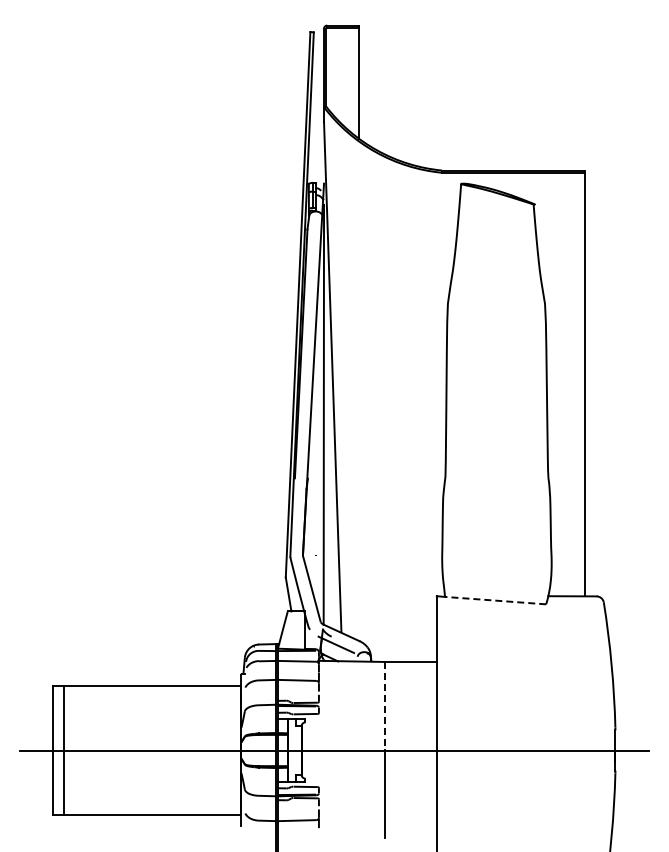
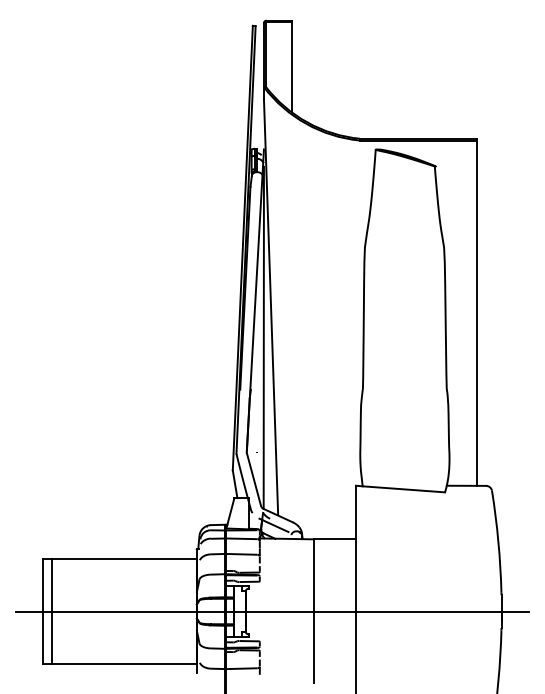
line: (495, 600) -> (403, 489), dashed -> solid
line: (385, 705) -> (314, 574), dashed -> solid

